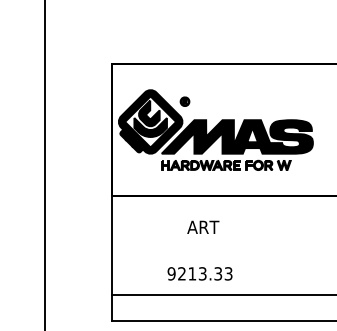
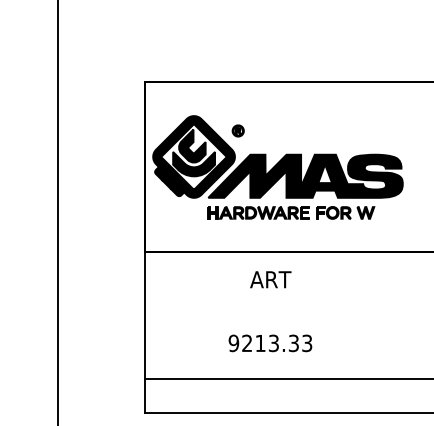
text: (203, 226) -> (271, 278), moved
text: (199, 273) -> (269, 342), moved

